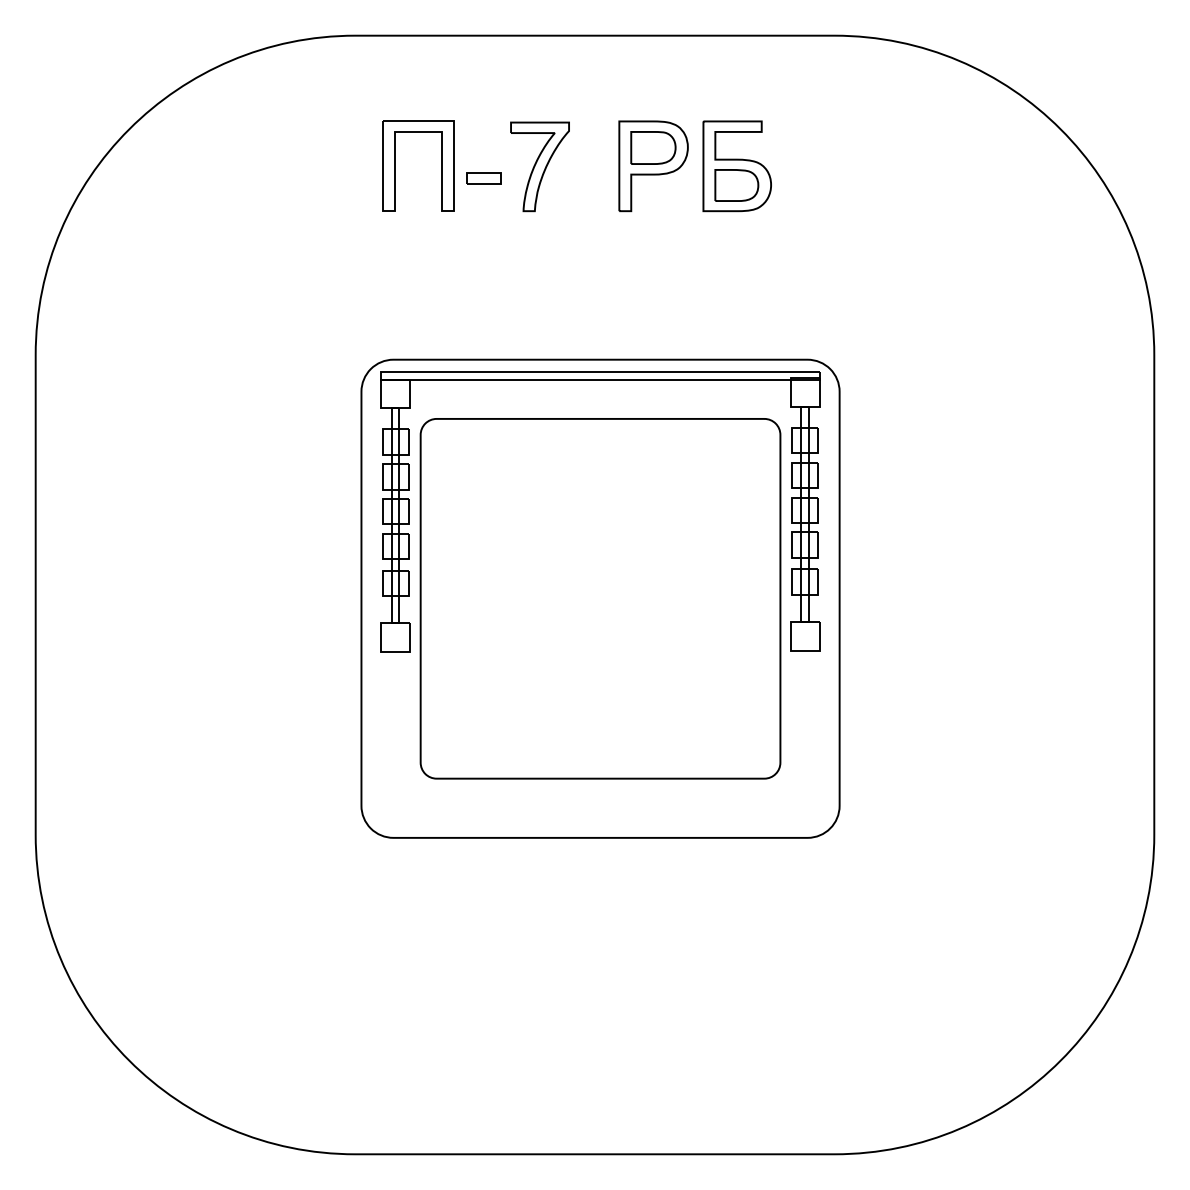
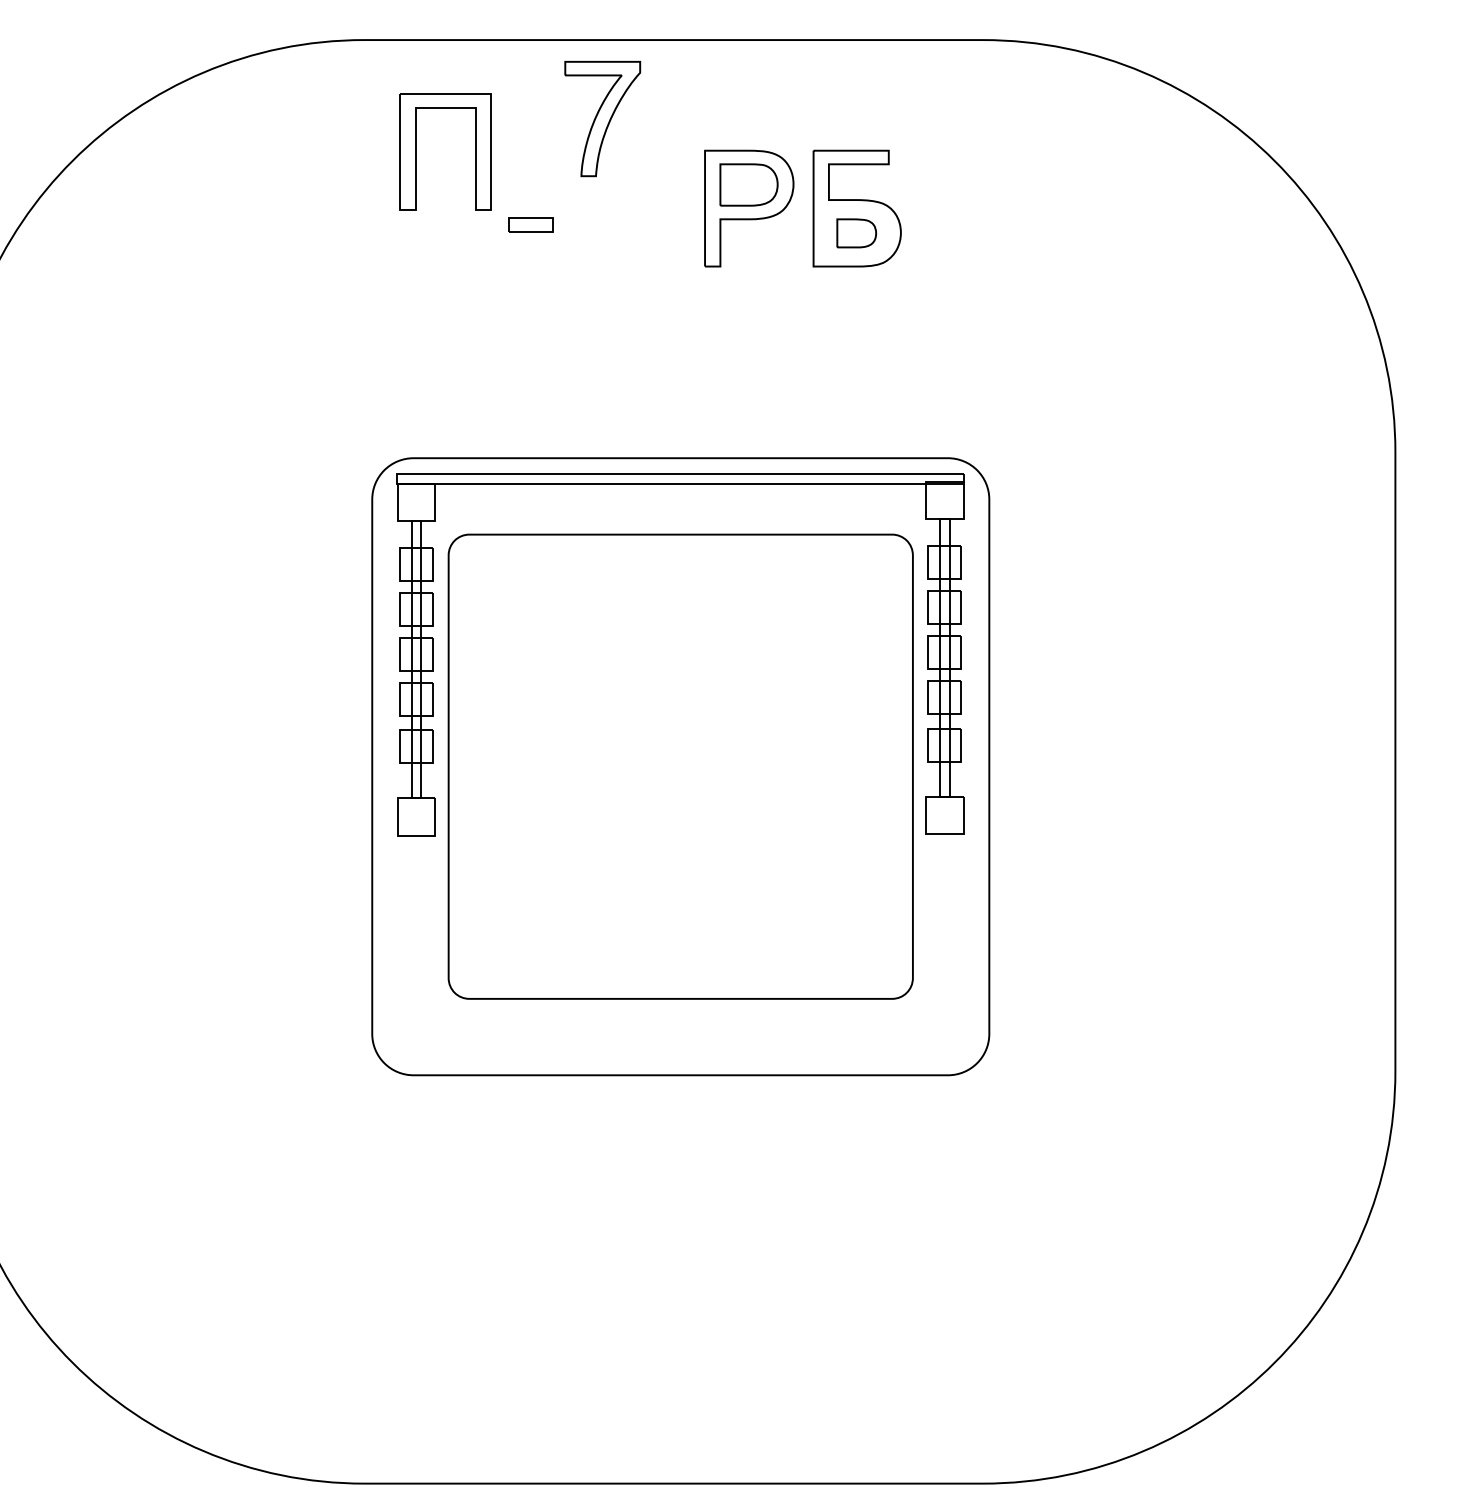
part: (395, 165) -> (416, 150), moved
part: (539, 166) -> (602, 118), moved
part: (736, 185) -> (856, 233), size x0.7

